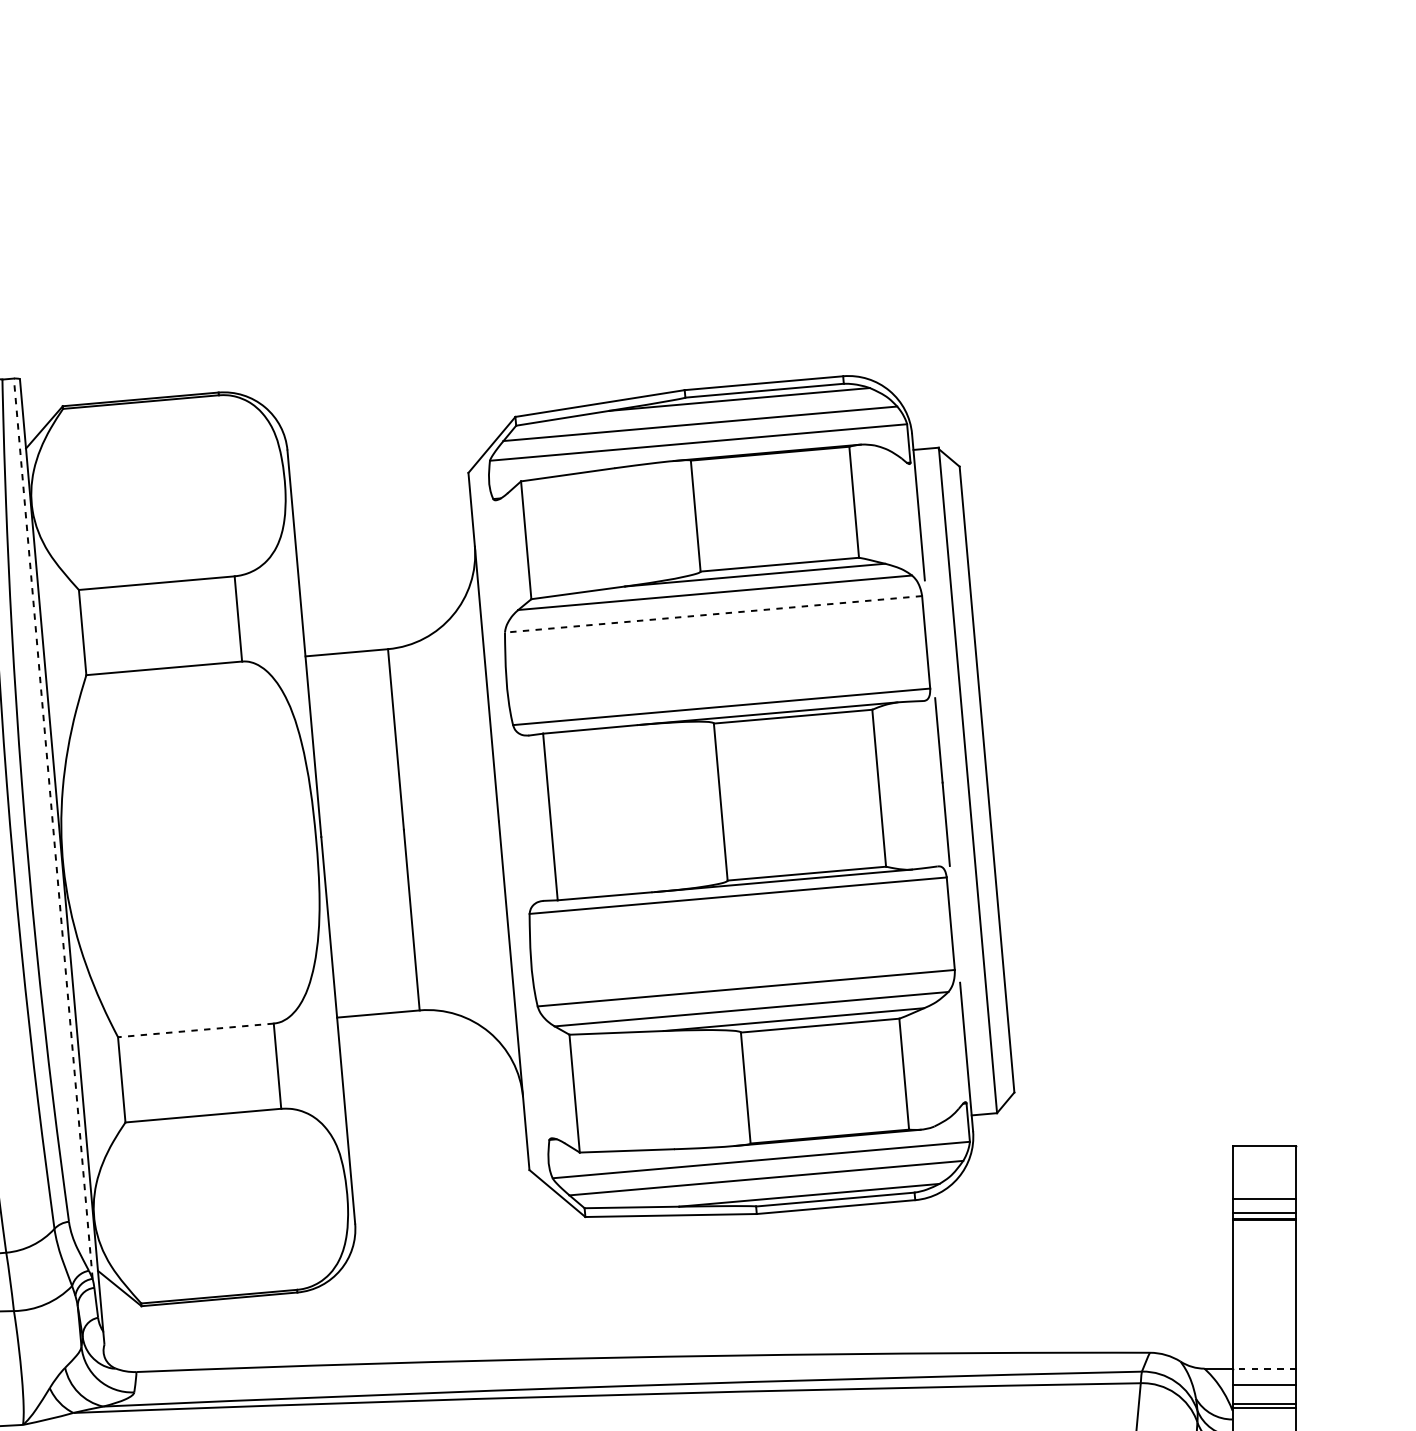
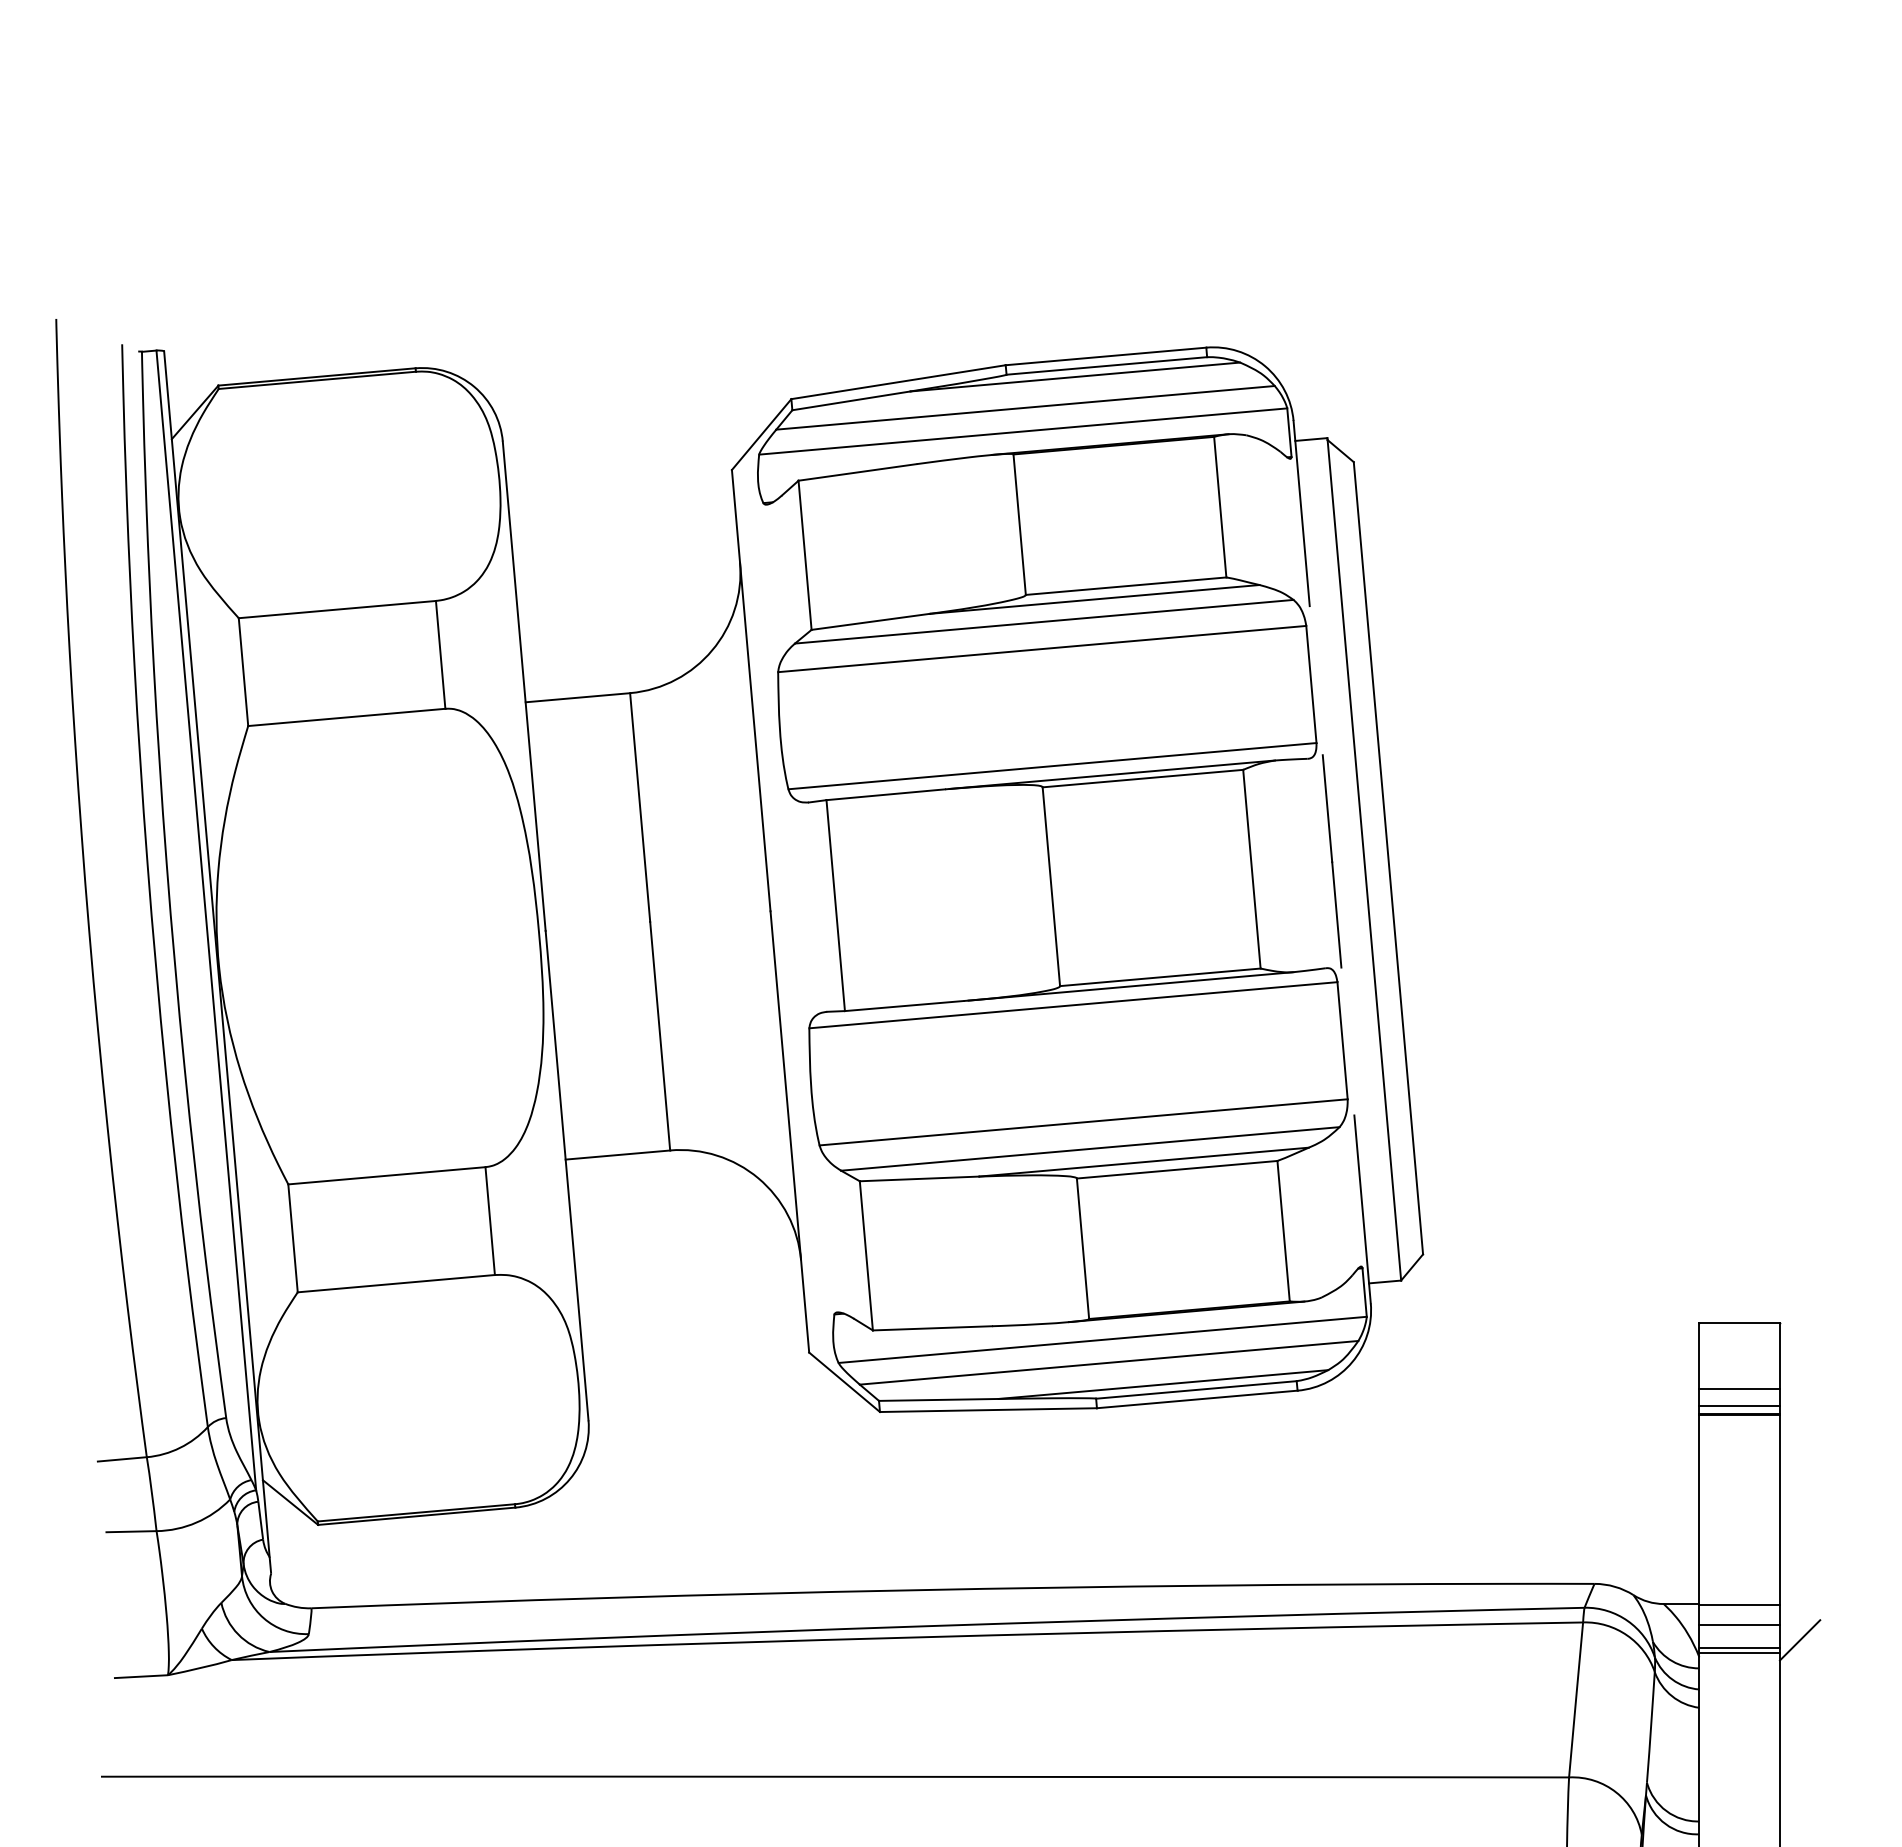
line: (712, 614) -> (1041, 649), dashed -> solid
line: (53, 827) -> (206, 919), dashed -> solid
line: (195, 1030) -> (386, 1175), dashed -> solid
line: (1264, 1369) -> (1739, 1604), dashed -> solid
line: (1311, 1397) -> (1799, 1640), added

